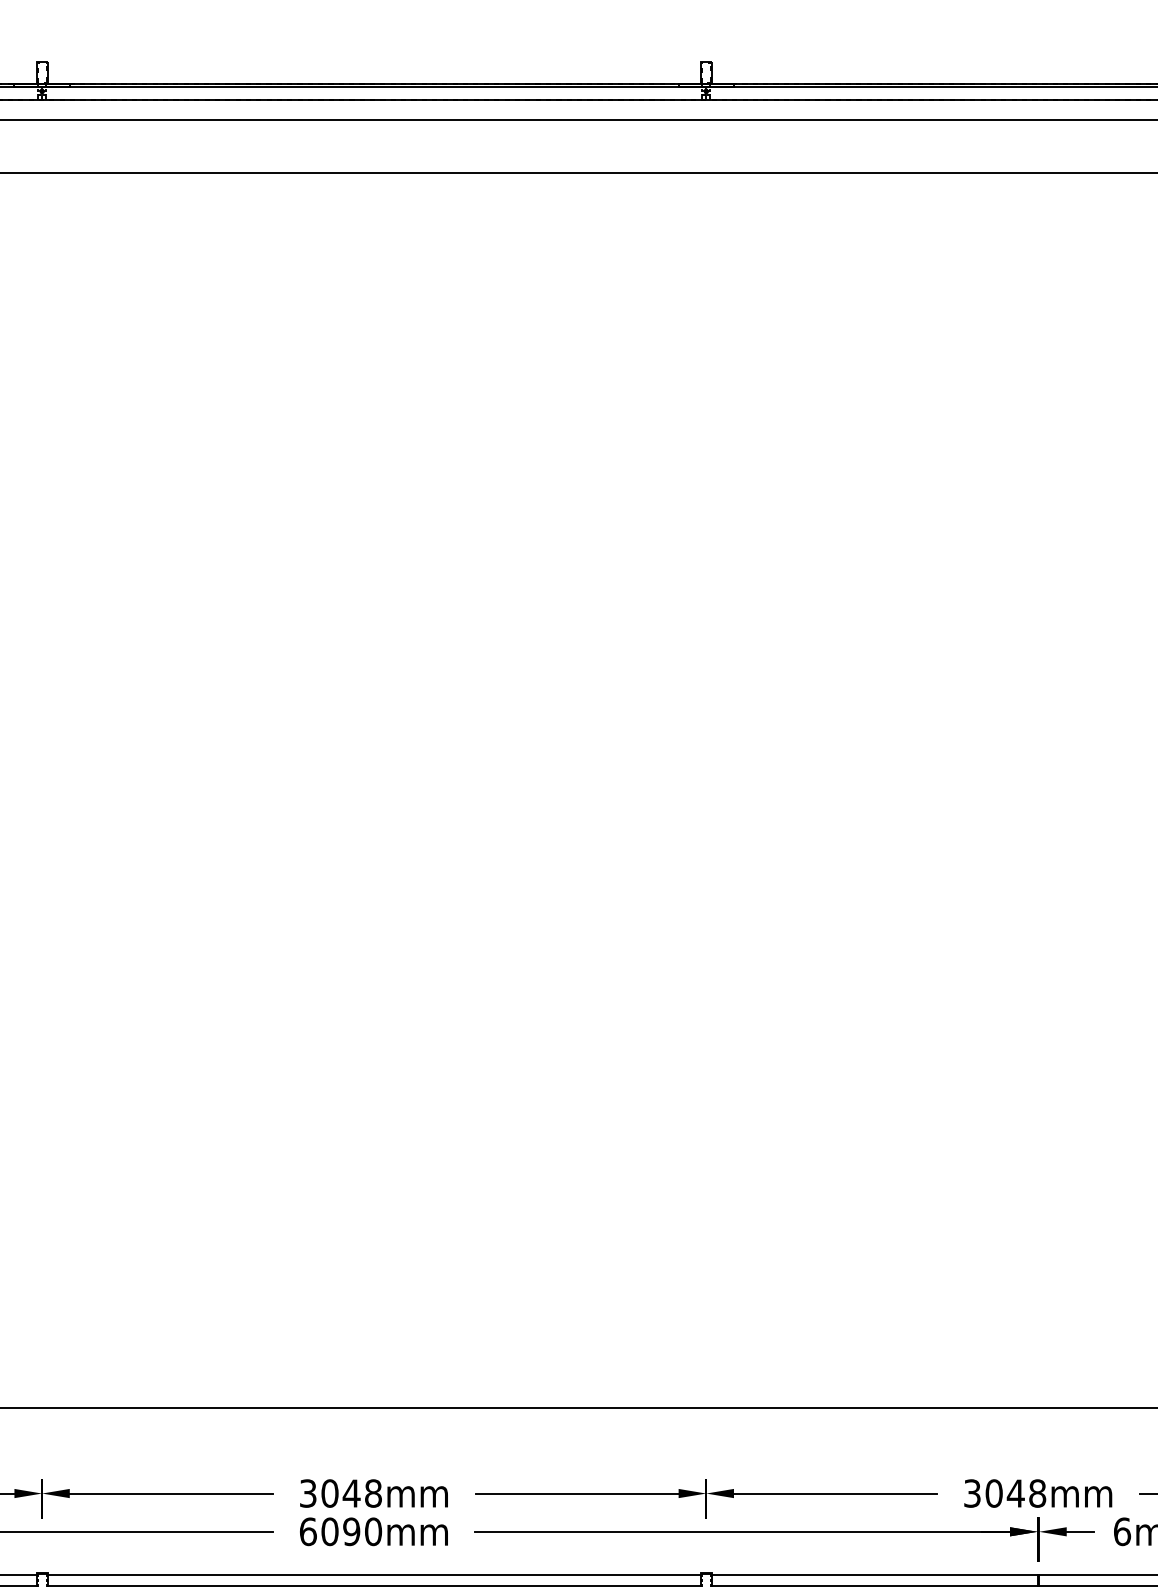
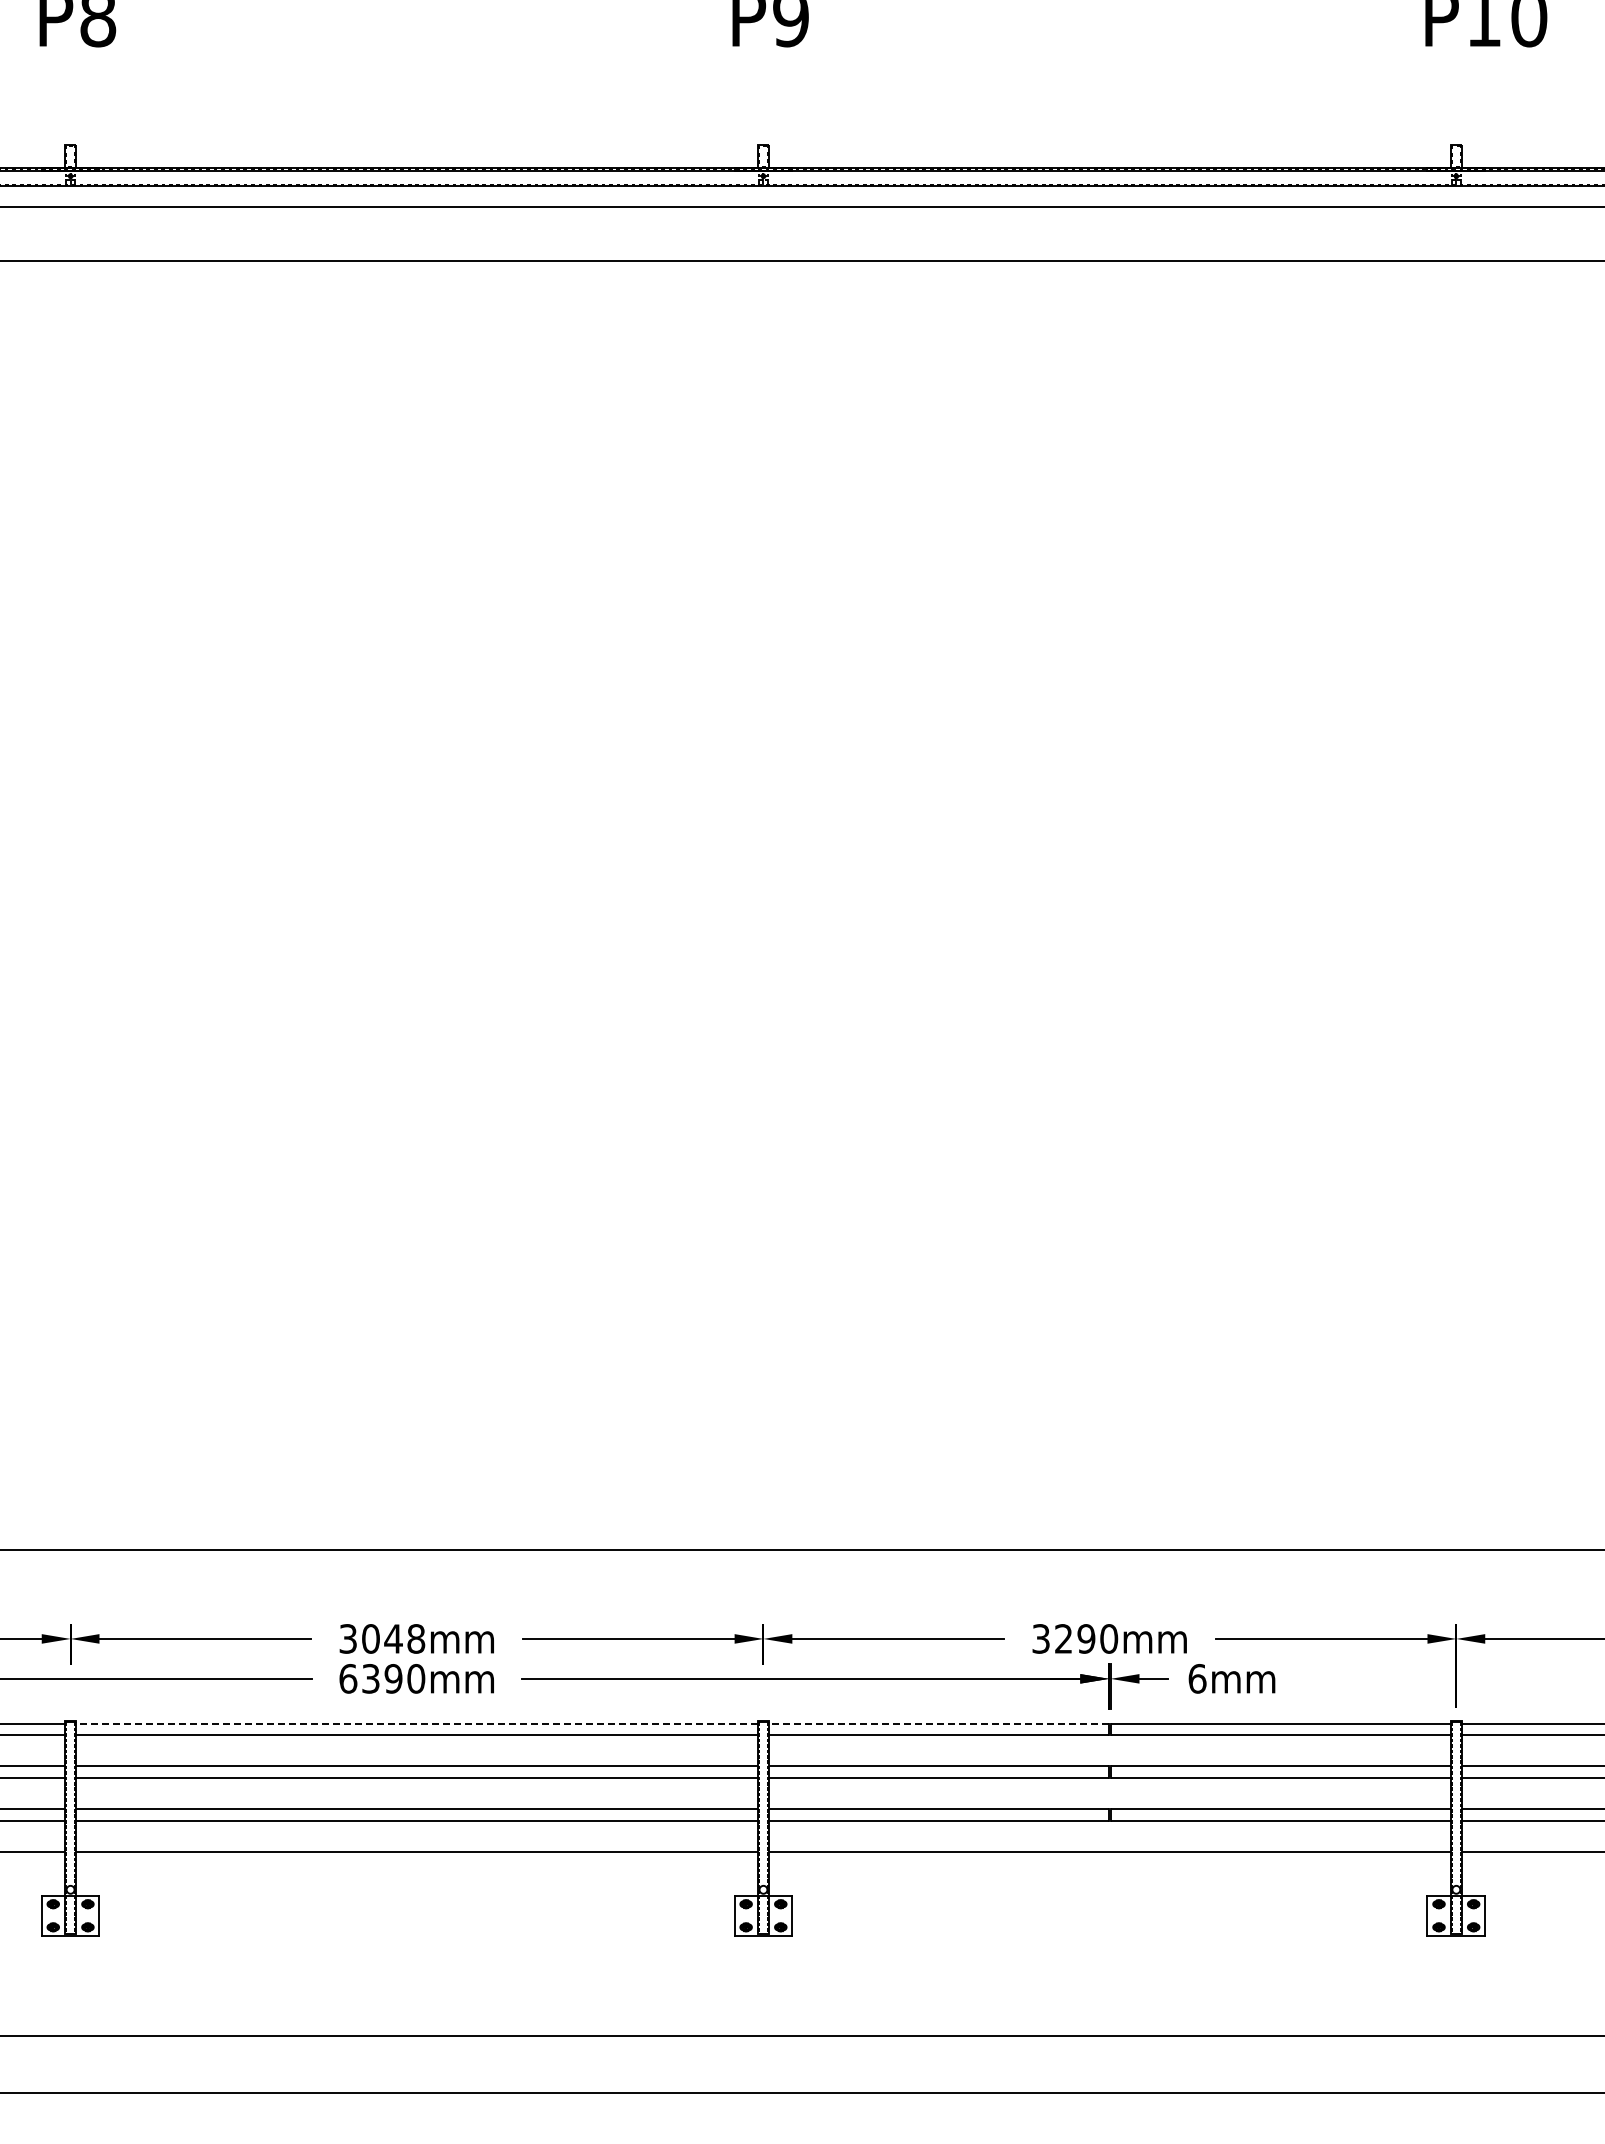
text: (1015, 1493) -> (1086, 1638), 3048mm -> 3290mm
text: (329, 1531) -> (370, 1678), 6090mm -> 6390mm
line: (374, 1574) -> (417, 1723), solid -> dashed
line: (875, 1574) -> (939, 1723), solid -> dashed

